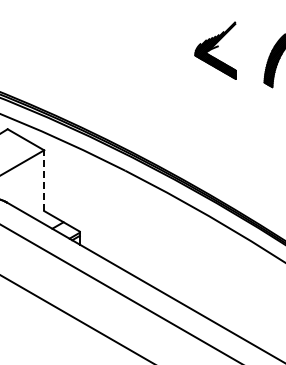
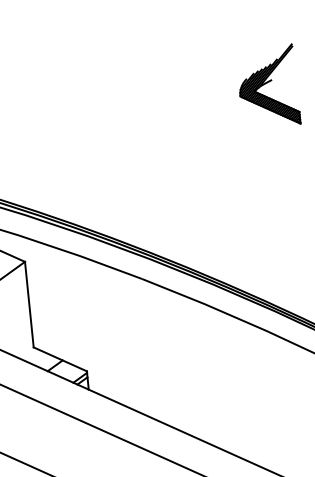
part: (215, 50) -> (268, 86), moved
line: (44, 180) -> (29, 304), dashed -> solid

